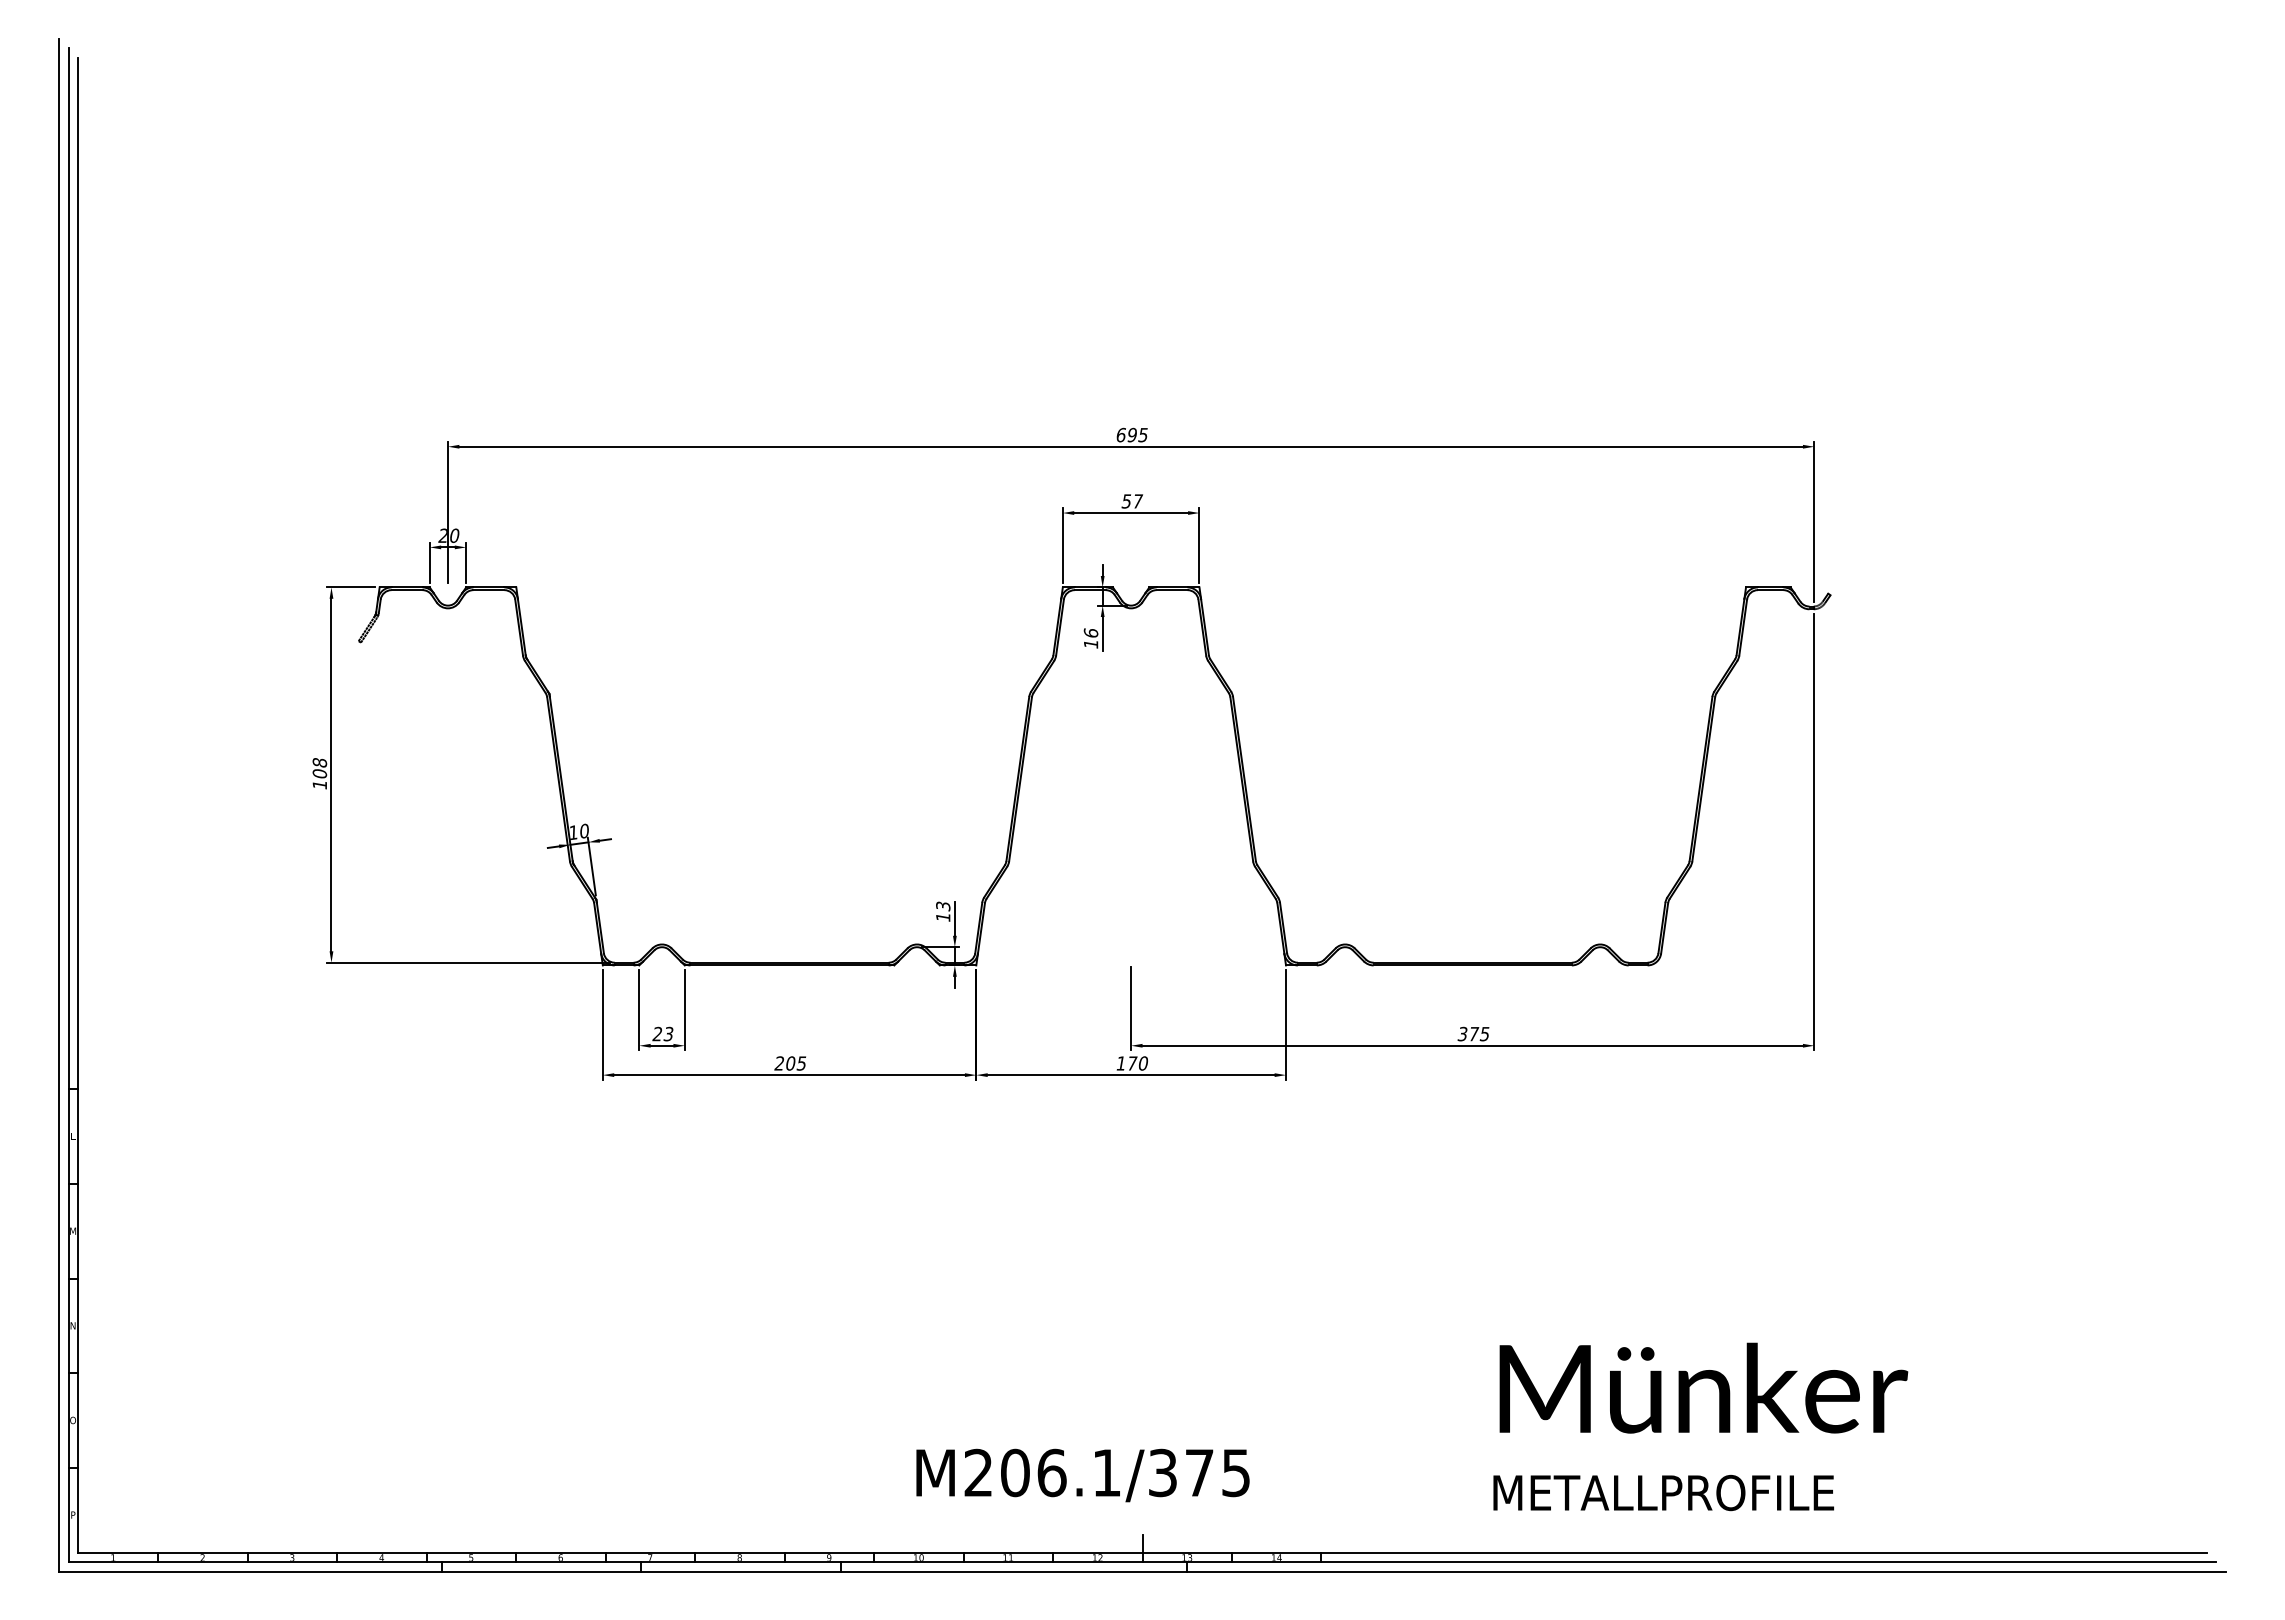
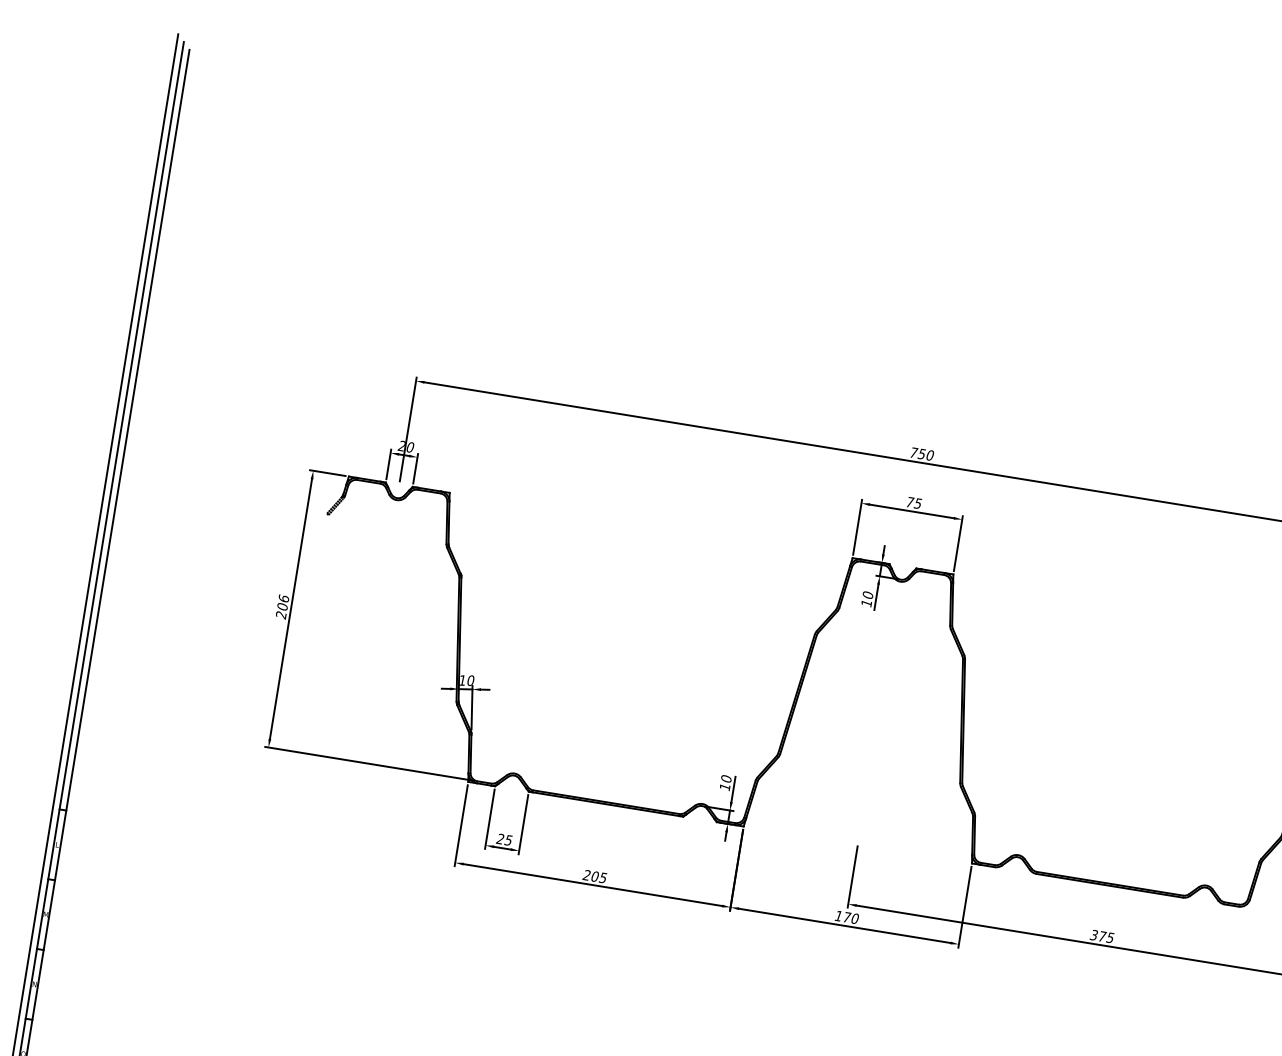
text: (1131, 434) -> (921, 453), 695 -> 750
text: (1132, 501) -> (914, 503), 57 -> 75
text: (1090, 632) -> (867, 594), 16 -> 10
text: (319, 774) -> (282, 607), 108 -> 206
text: (943, 906) -> (726, 779), 13 -> 10
text: (669, 1033) -> (509, 840), 23 -> 25

